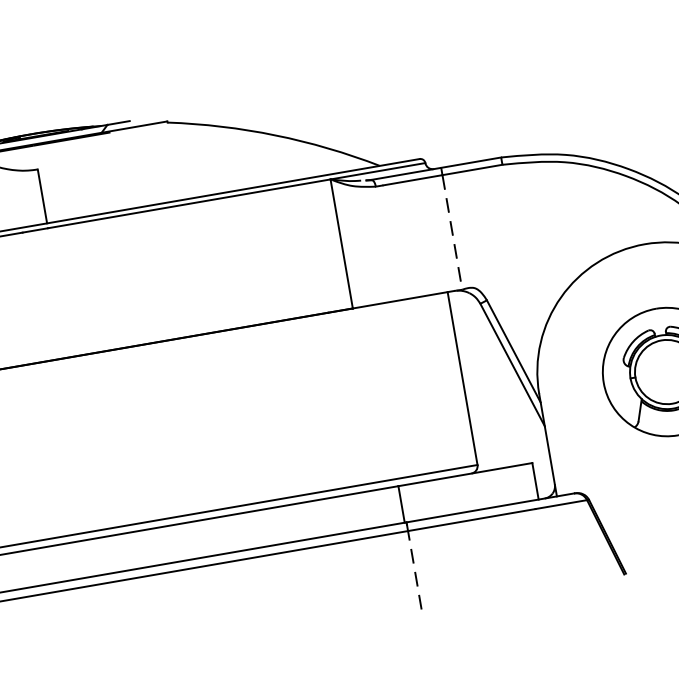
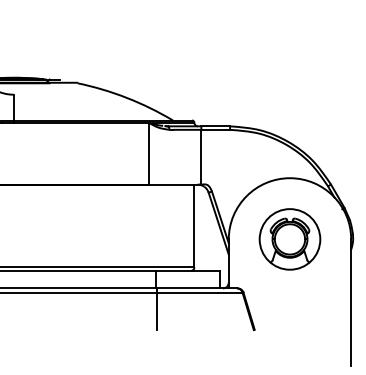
line: (452, 232) -> (201, 157), dashed -> solid
line: (414, 570) -> (156, 311), dashed -> solid

